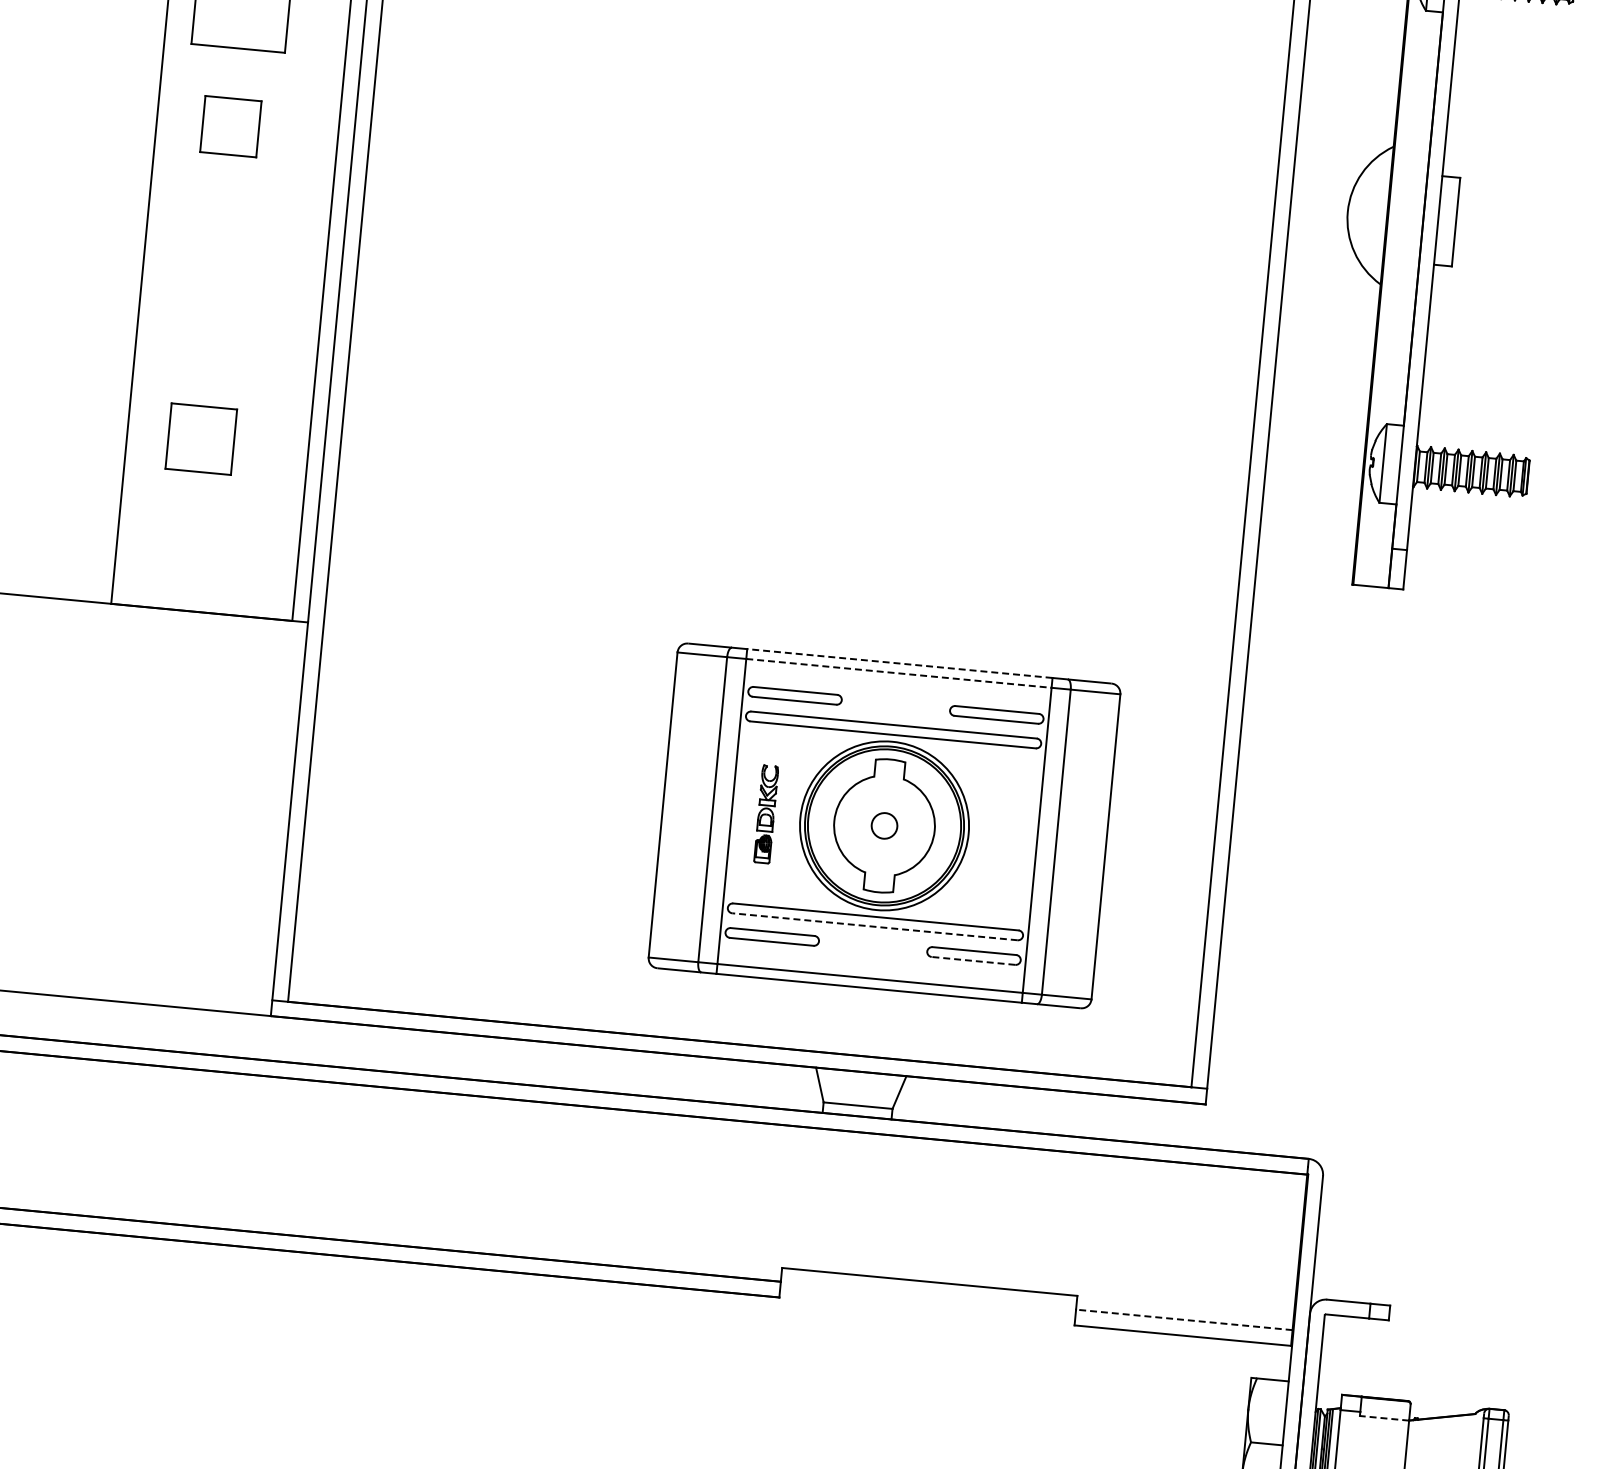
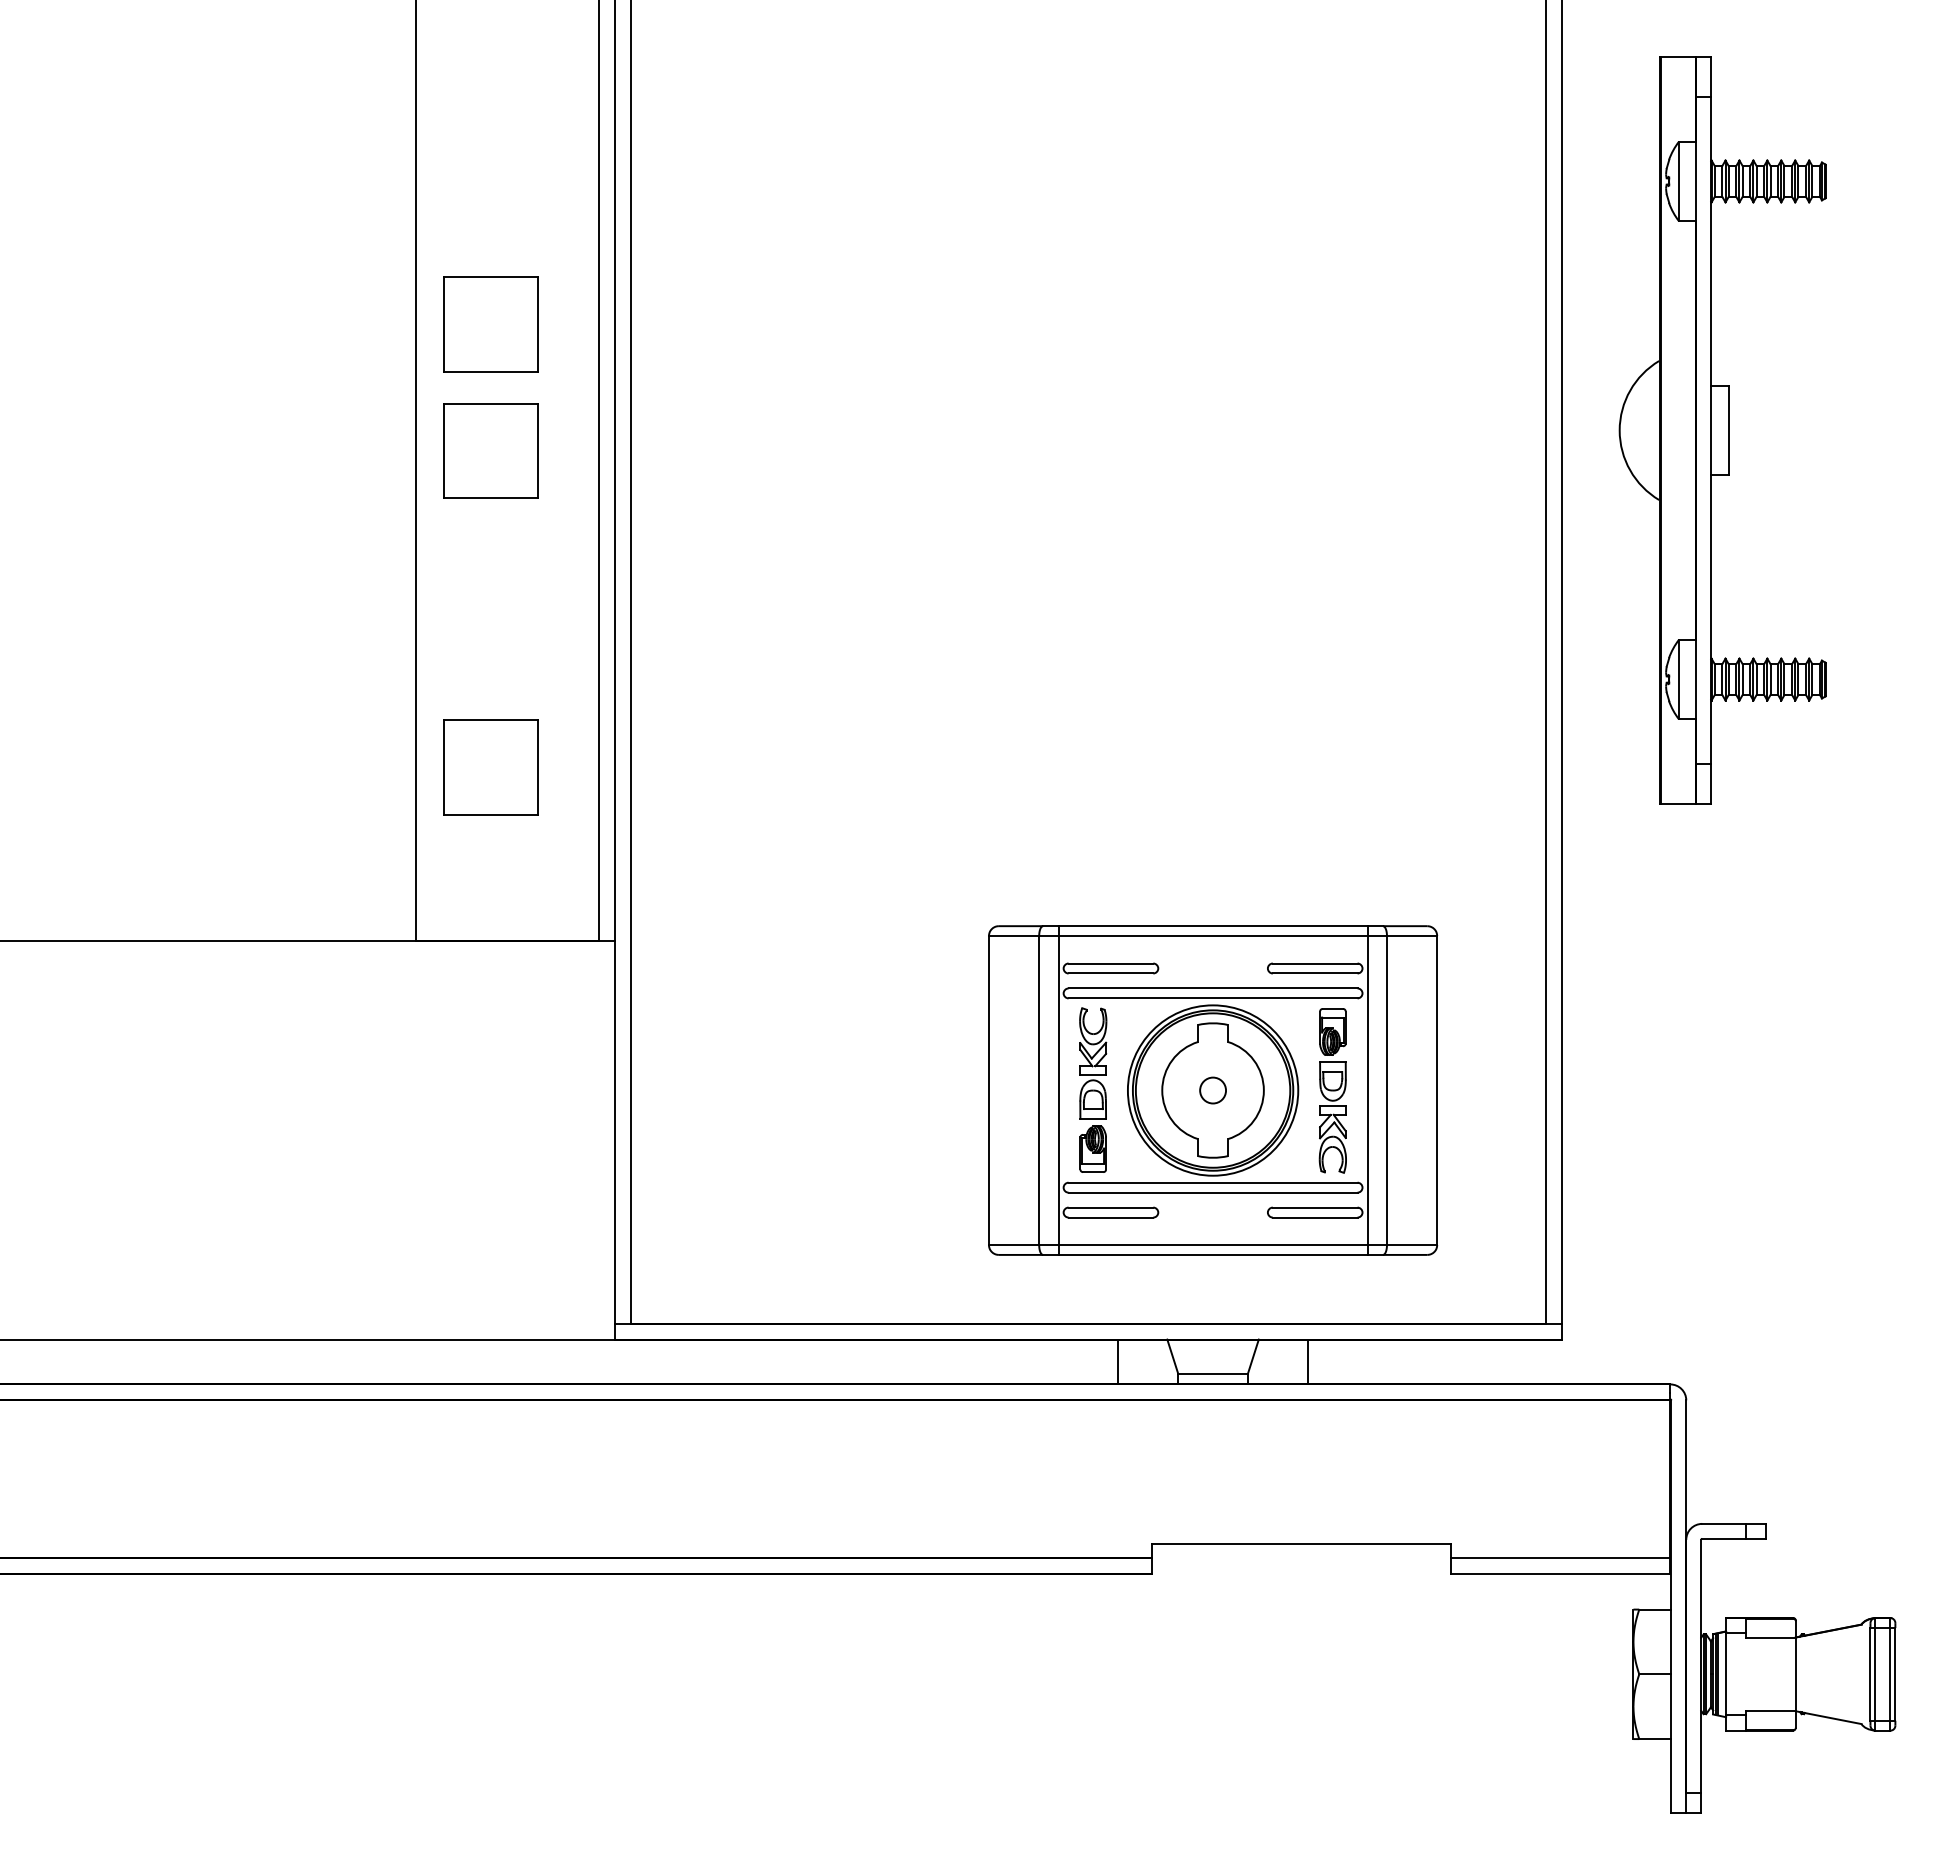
part: (230, 126) -> (490, 450), size x1.67
part: (200, 439) -> (490, 767), size x1.43
line: (900, 663) -> (1213, 926), dashed -> solid
line: (899, 673) -> (1213, 936), dashed -> solid
part: (766, 813) -> (1093, 1089), size x1.67
part: (1002, 837) -> (1332, 1090), added
line: (874, 926) -> (1212, 1192), dashed -> solid
line: (972, 960) -> (1314, 1217), dashed -> solid
line: (765, 1084) -> (1118, 1361), added
line: (952, 1102) -> (1307, 1361), added
line: (1184, 1319) -> (1560, 1557), dashed -> solid
line: (1384, 1418) -> (1770, 1637), dashed -> solid

